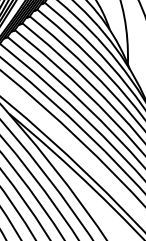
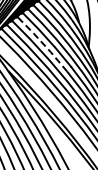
line: (58, 66) -> (43, 43), solid -> dashed

